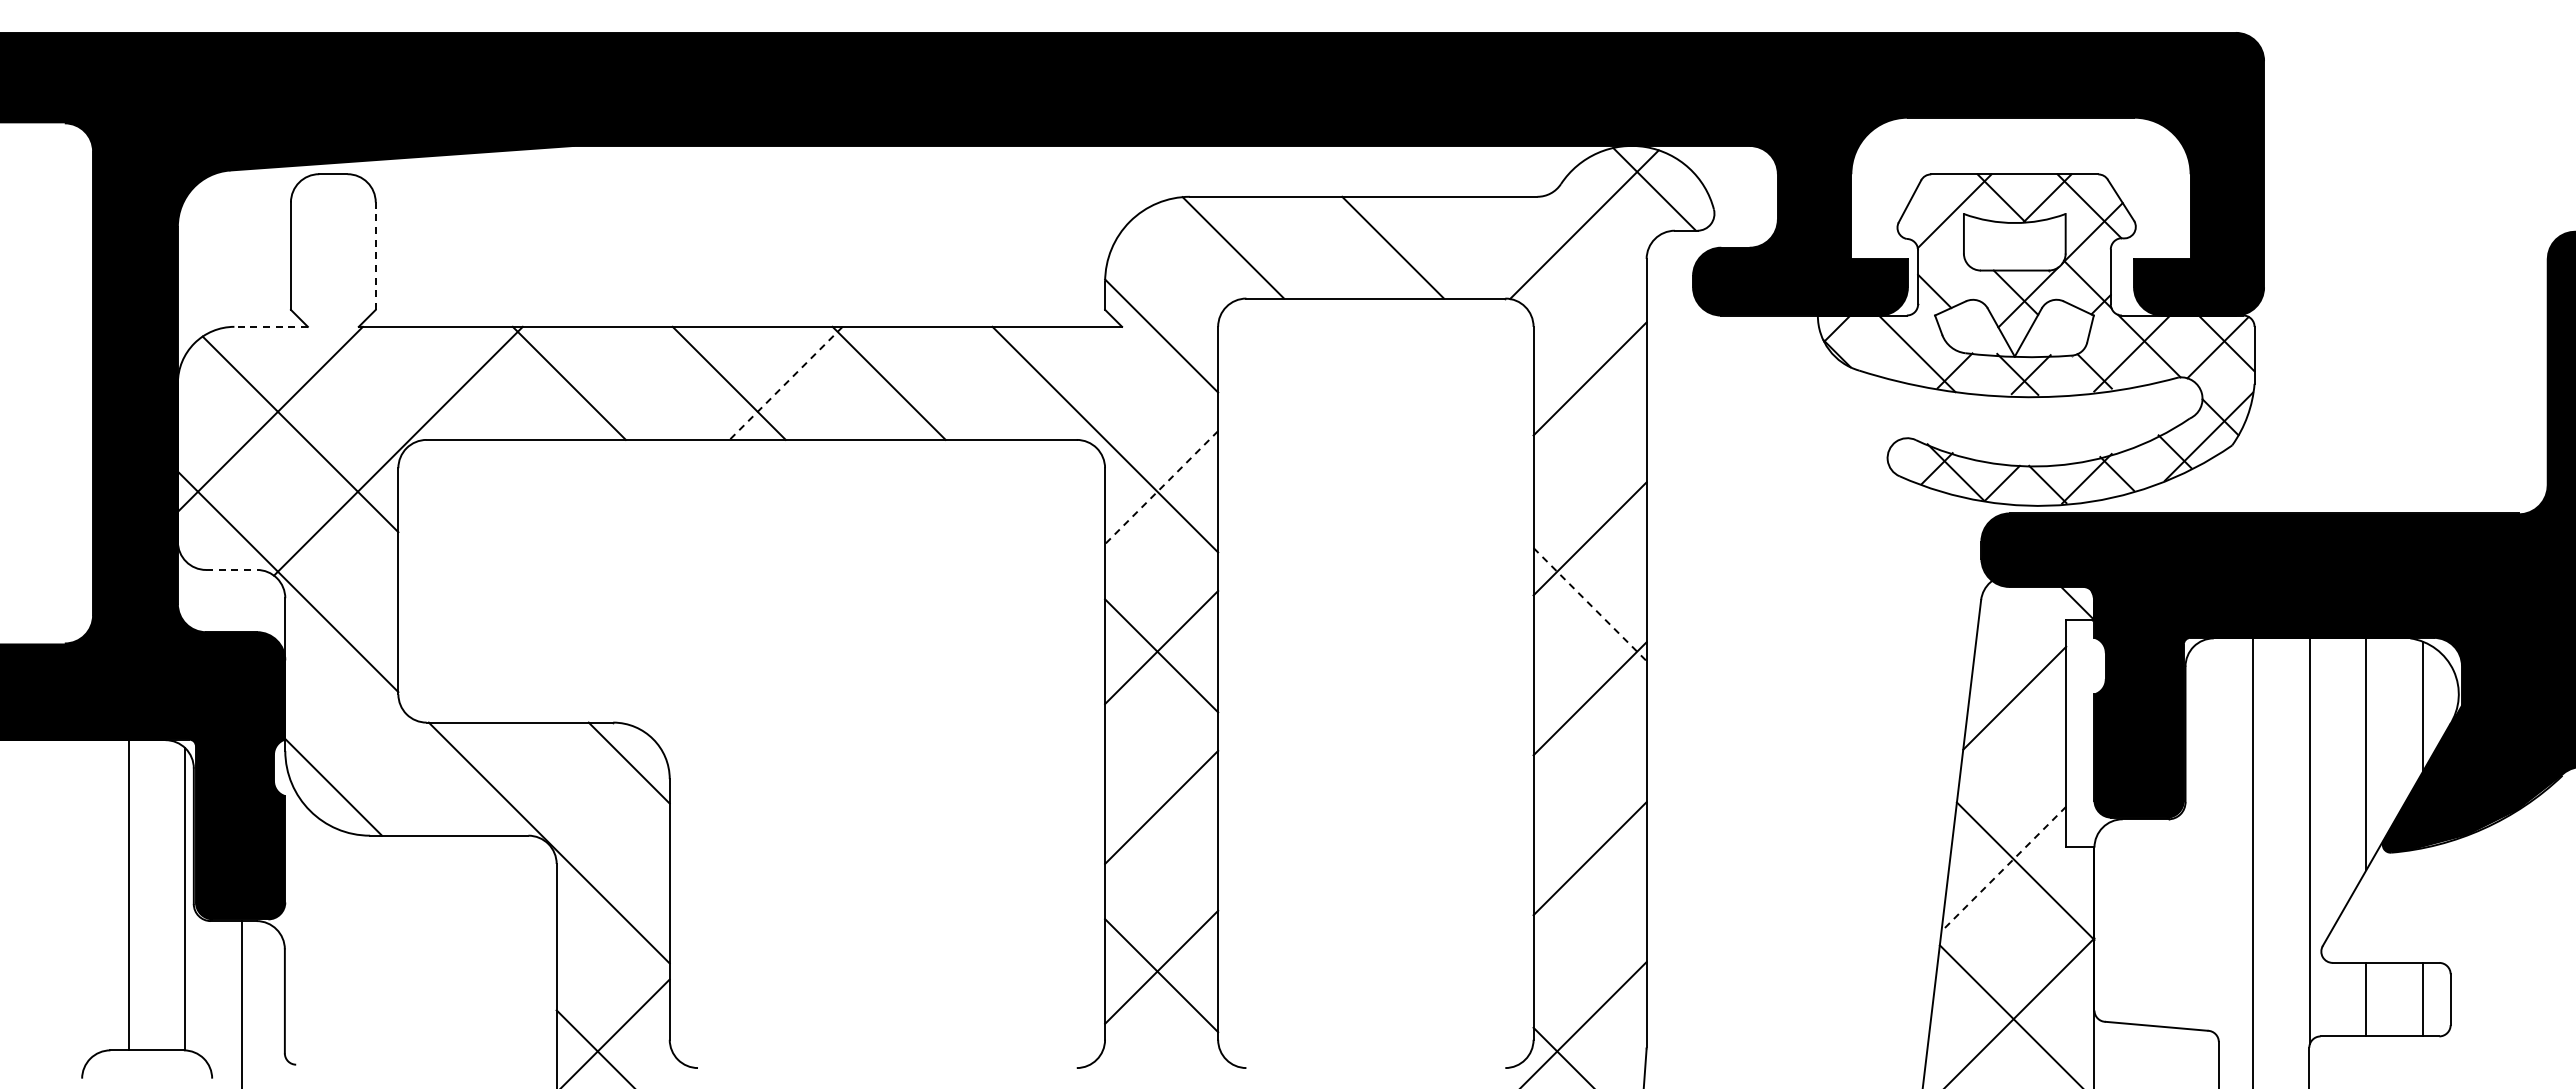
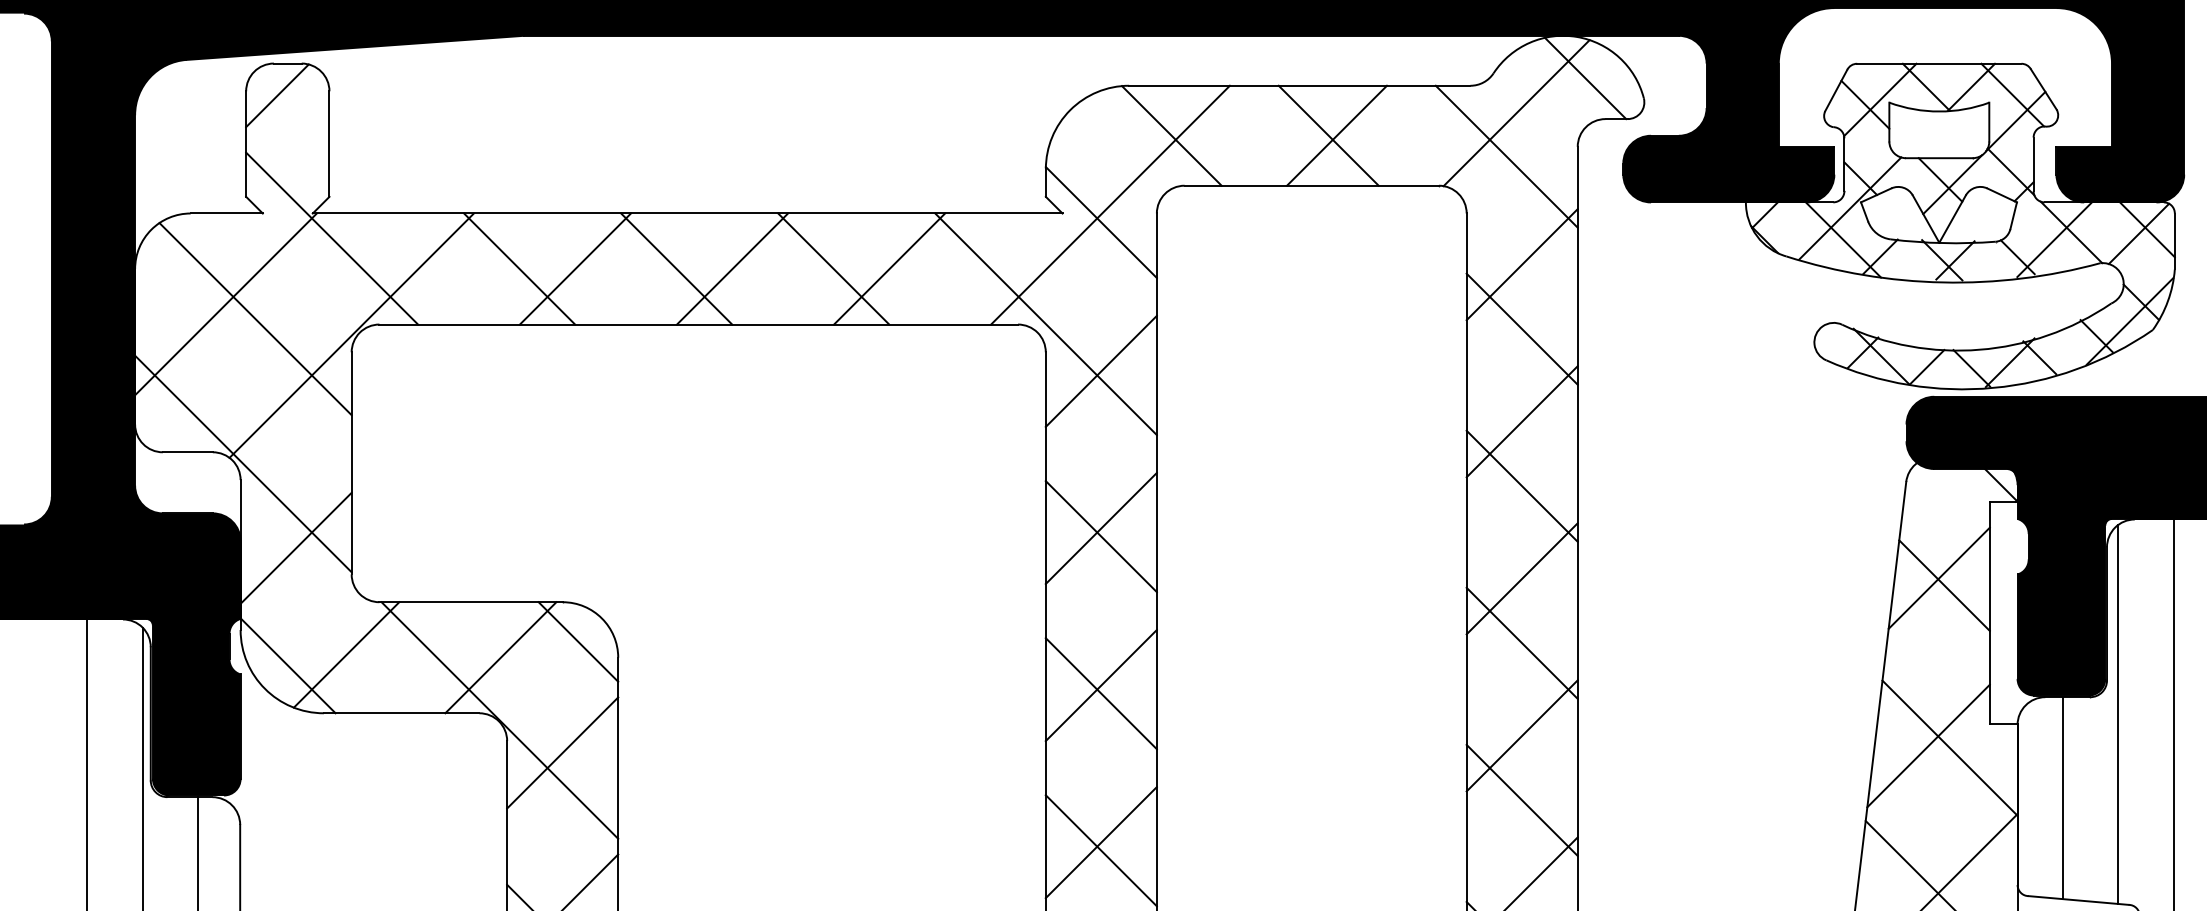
line: (322, 206) -> (277, 95), added
line: (1939, 215) -> (1865, 104), added
line: (1401, 247) -> (1336, 135), added
line: (375, 256) -> (329, 144), dashed -> solid
line: (1574, 268) -> (1506, 156), added
line: (1170, 317) -> (1110, 204), added
line: (1924, 321) -> (1850, 208), added
line: (271, 326) -> (227, 213), dashed -> solid
line: (377, 351) -> (331, 237), added
line: (625, 382) -> (574, 268), added
line: (945, 382) -> (889, 268), added
line: (786, 383) -> (732, 269), dashed -> solid
line: (1589, 444) -> (1521, 329), added
line: (1161, 487) -> (1101, 371), dashed -> solid
line: (232, 569) -> (188, 451), dashed -> solid
line: (1590, 604) -> (1522, 486), dashed -> solid
line: (341, 667) -> (295, 548), added
line: (2020, 705) -> (1944, 585), added
line: (1589, 764) -> (1521, 643), added
line: (392, 775) -> (345, 654), added
line: (549, 778) -> (500, 657), added
line: (1161, 815) -> (1101, 693), added
line: (2196, 836) -> (2117, 714), added
line: (2003, 869) -> (1928, 746), dashed -> solid
line: (612, 875) -> (561, 752), added
line: (2140, 921) -> (2062, 797), added
line: (1589, 923) -> (1521, 799), added

